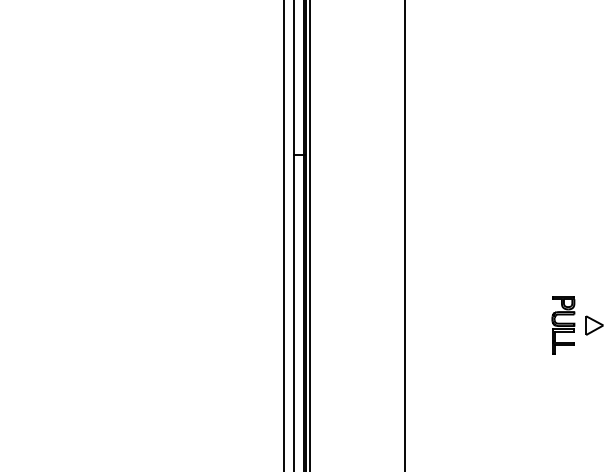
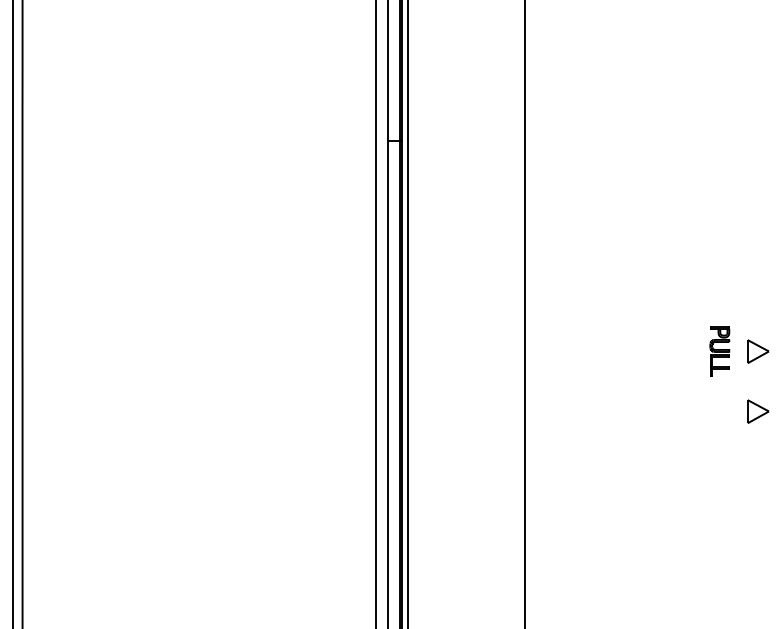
part: (563, 325) -> (719, 351), size x0.7
part: (594, 374) -> (758, 411), added

